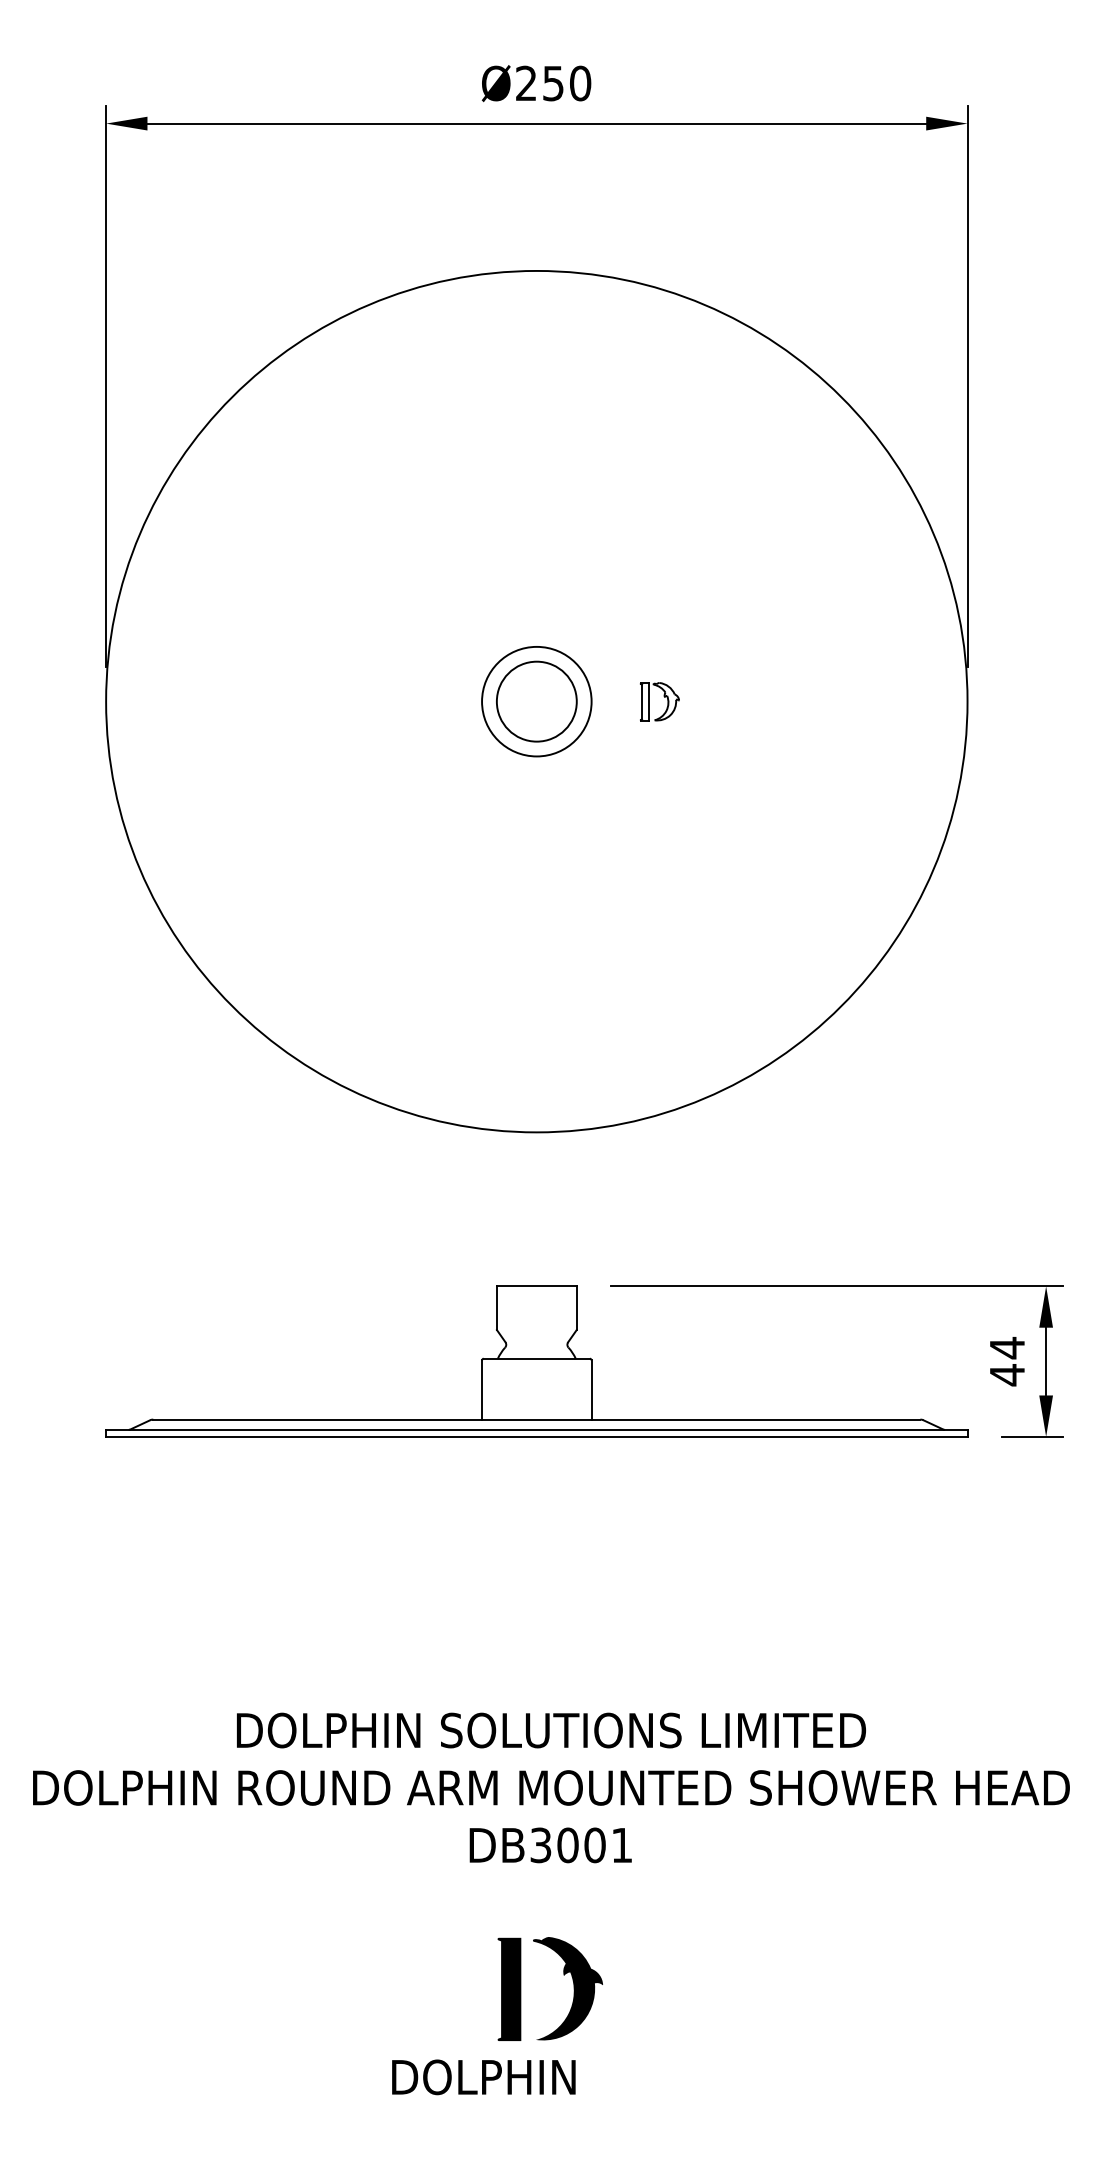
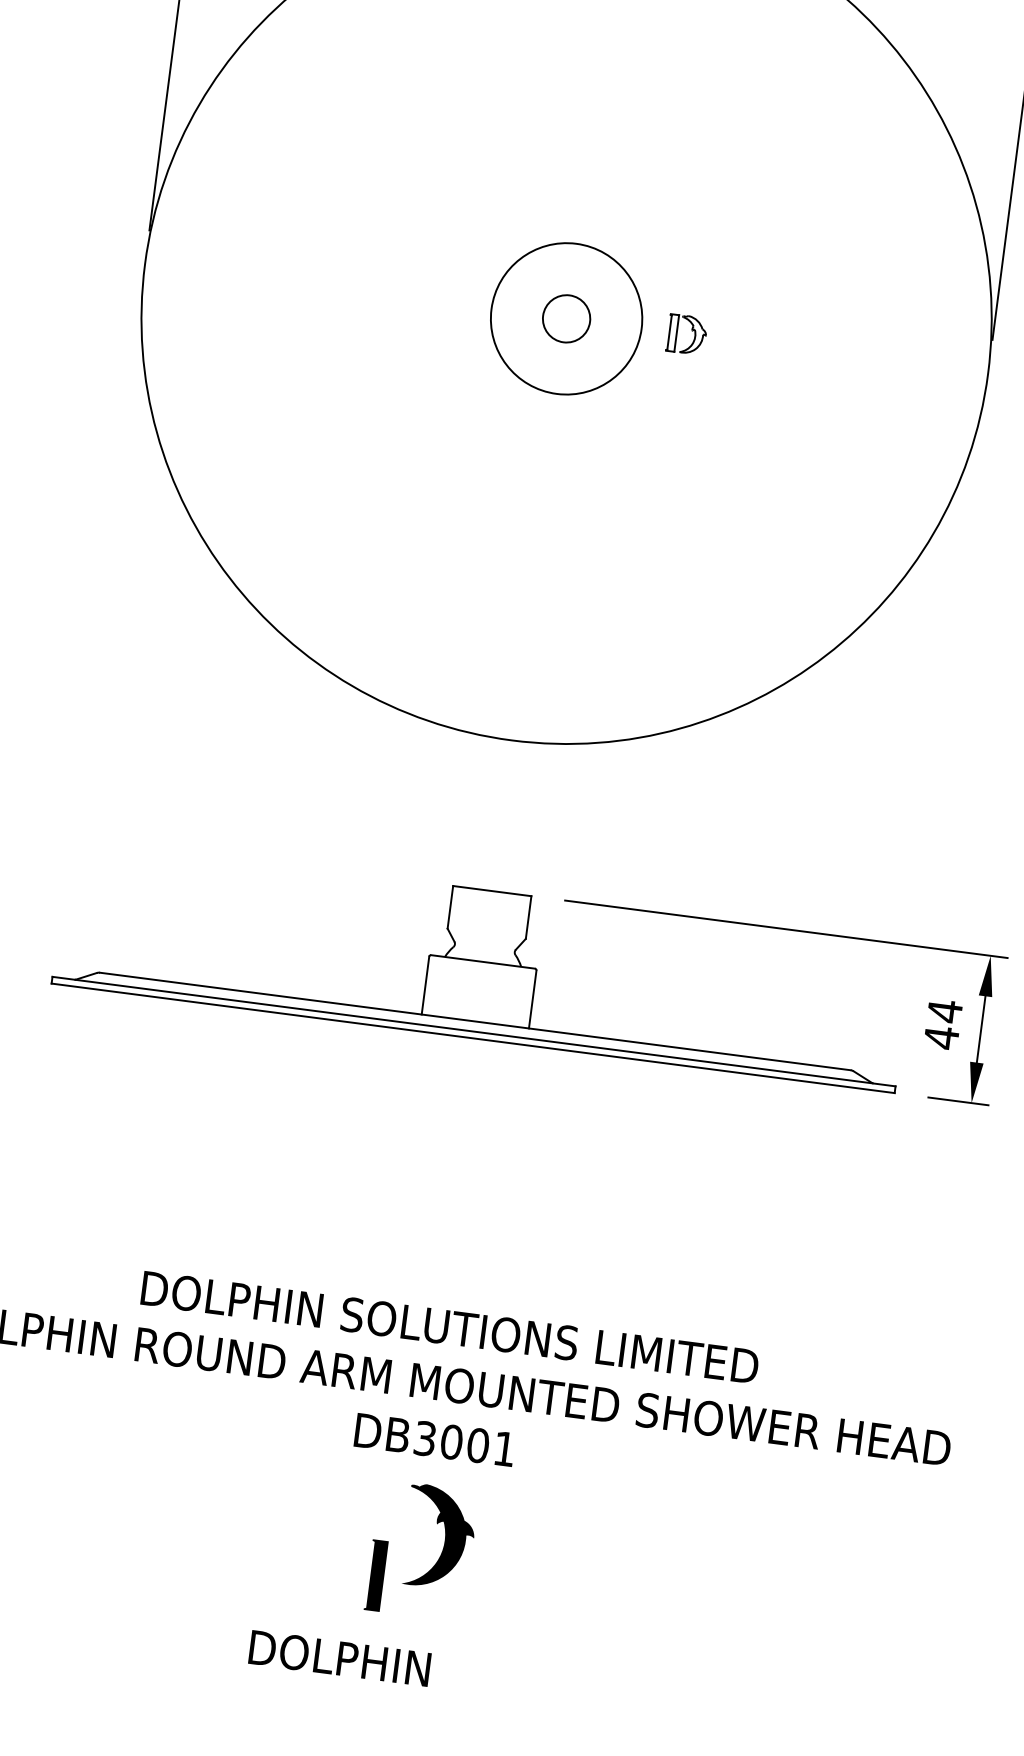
circle: (536, 701) -> (566, 318), size x0.6
circle: (536, 701) -> (566, 318), size x1.4
part: (509, 1988) -> (376, 1574), size x0.7
part: (567, 1988) -> (438, 1537), moved

